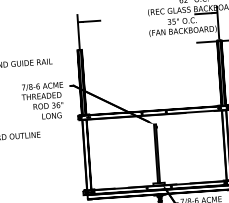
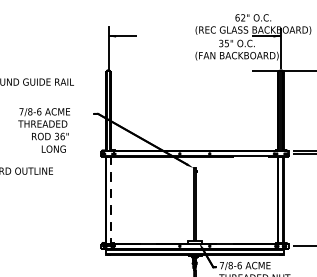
text: (42, 101) -> (43, 130), moved
line: (91, 189) -> (111, 242), solid -> dashed

